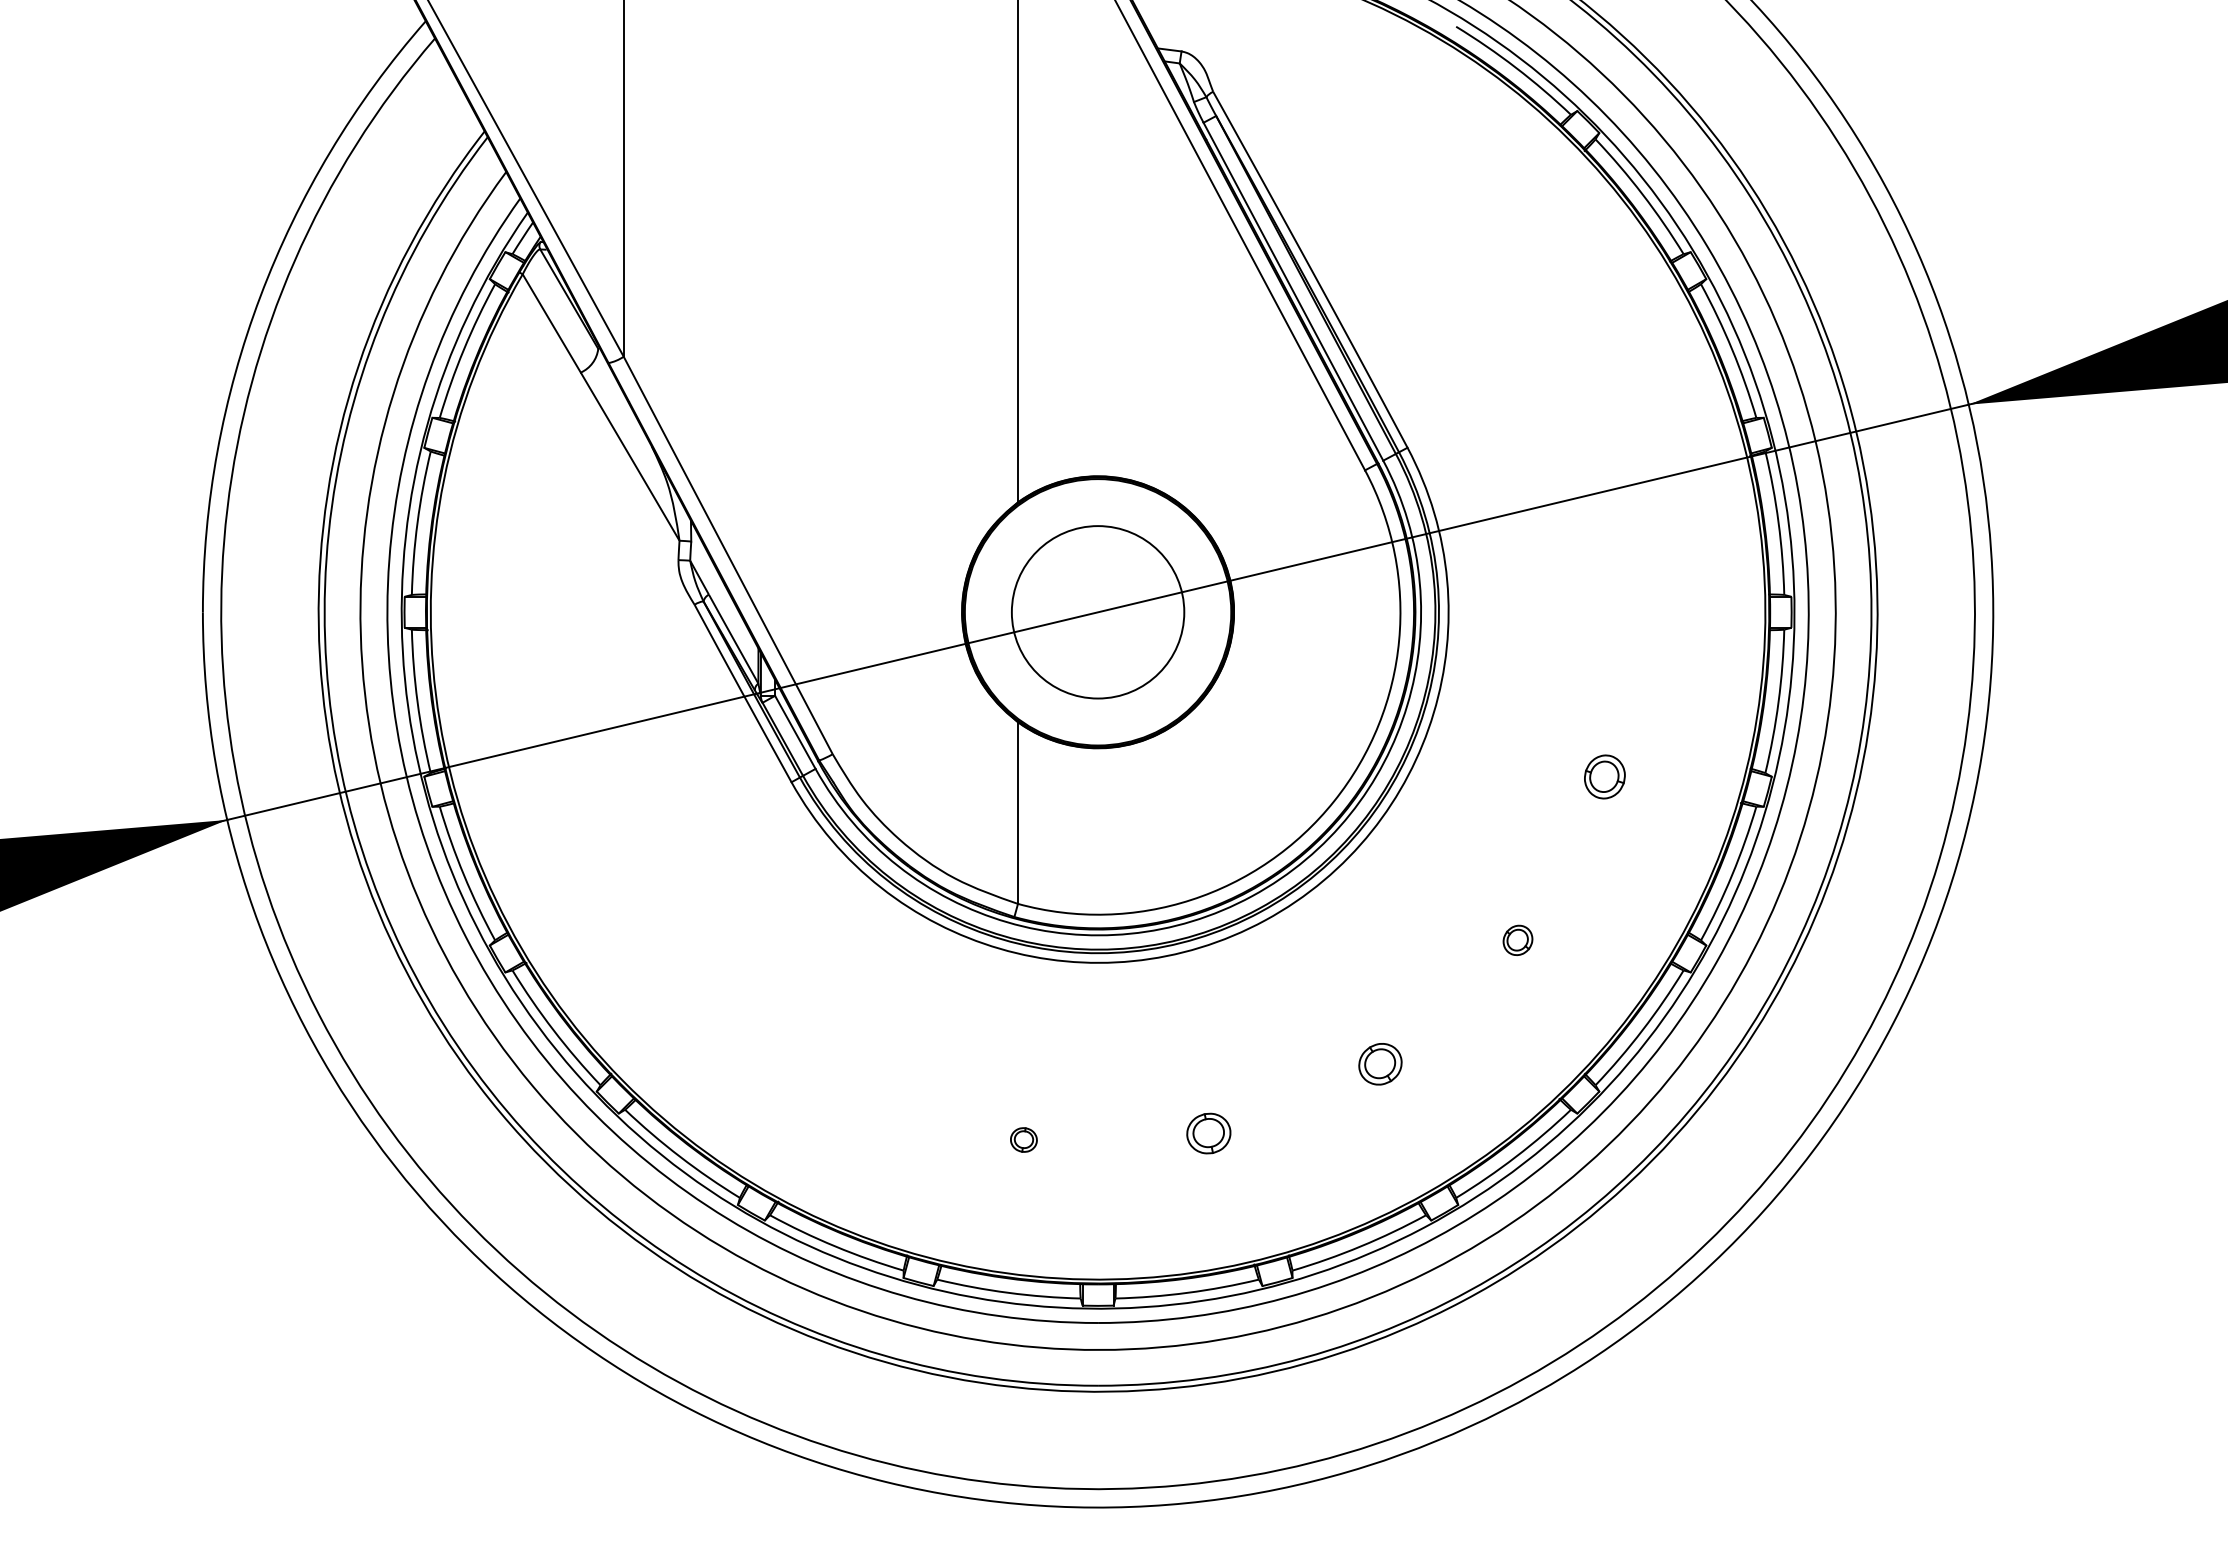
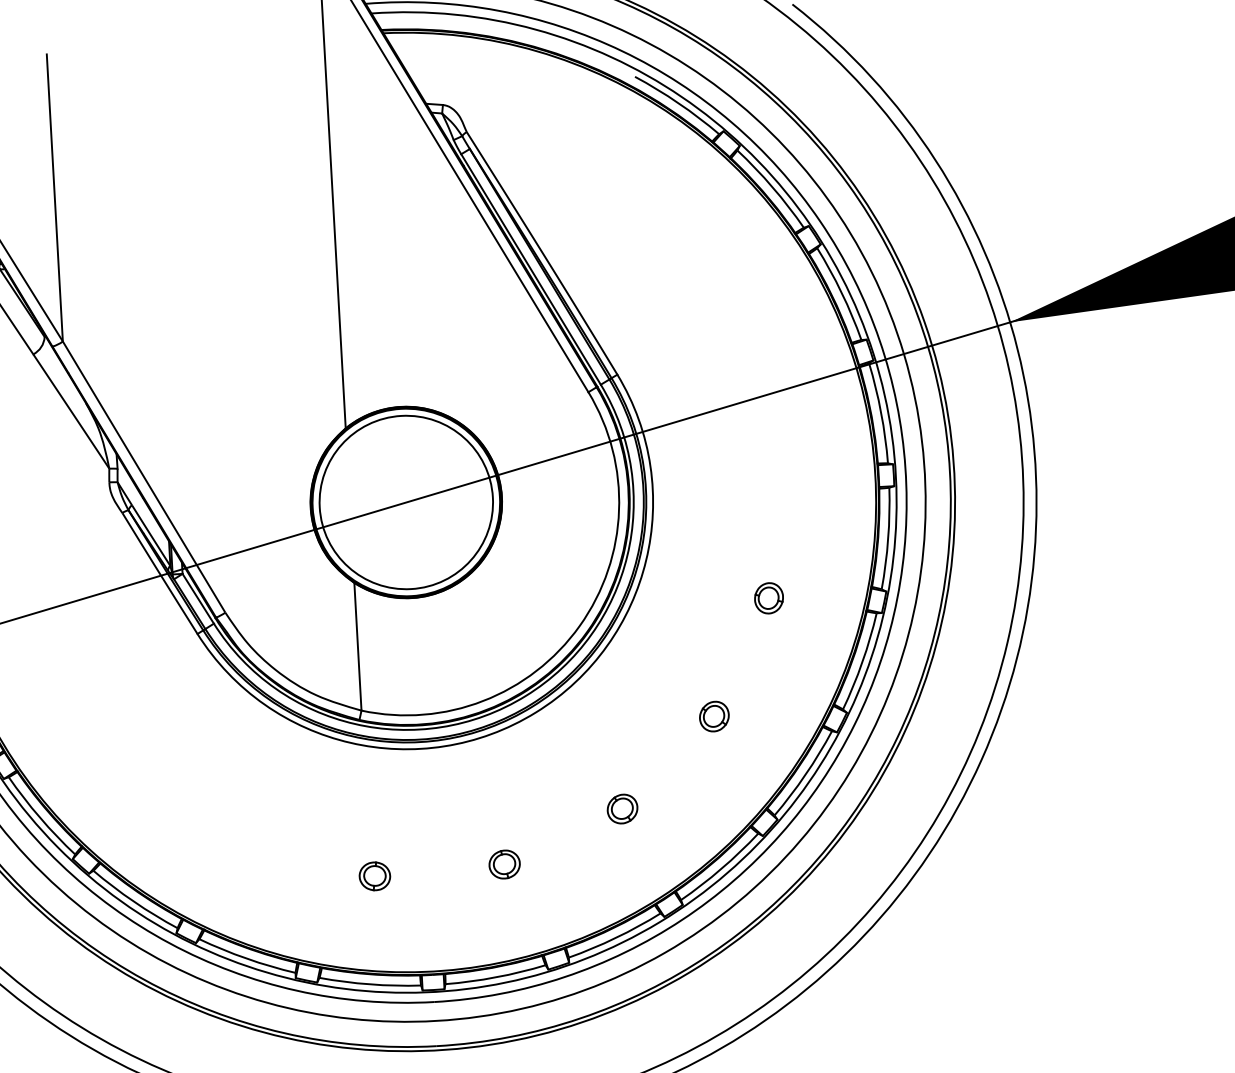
circle: (1097, 612) -> (405, 502), size x1.43
part: (1517, 940) -> (714, 716), size x1.43
part: (1023, 1139) -> (374, 875), size x1.67

